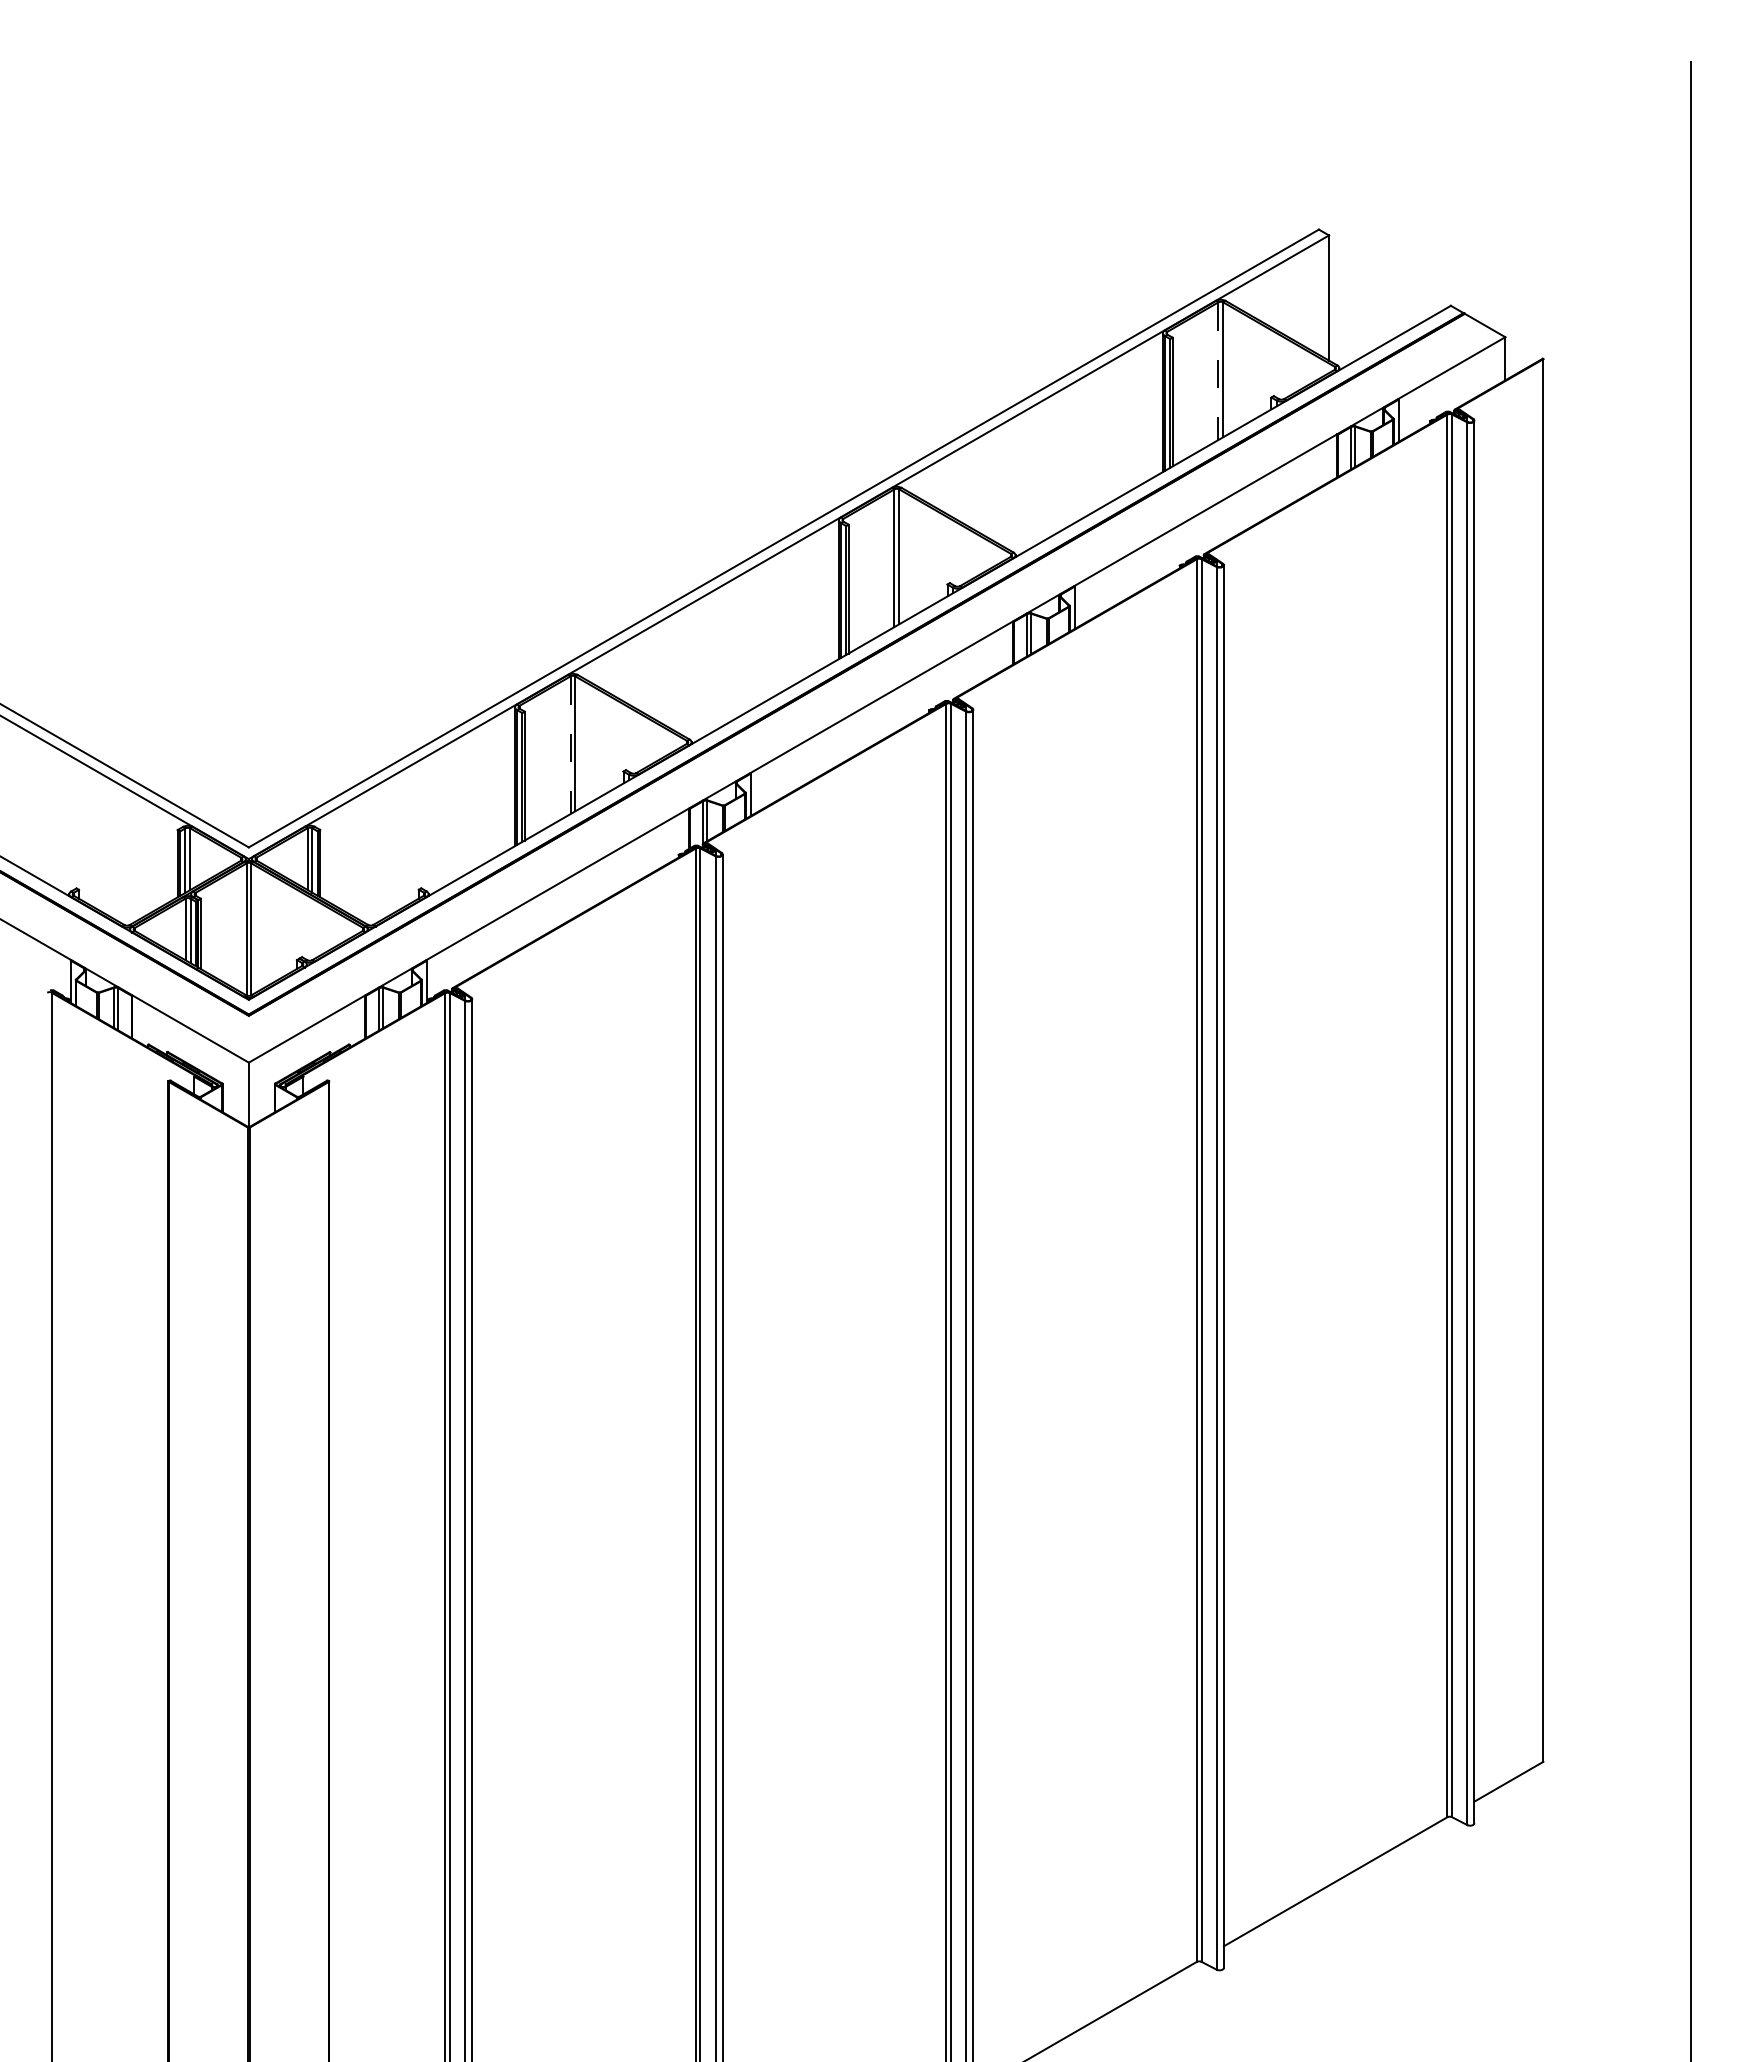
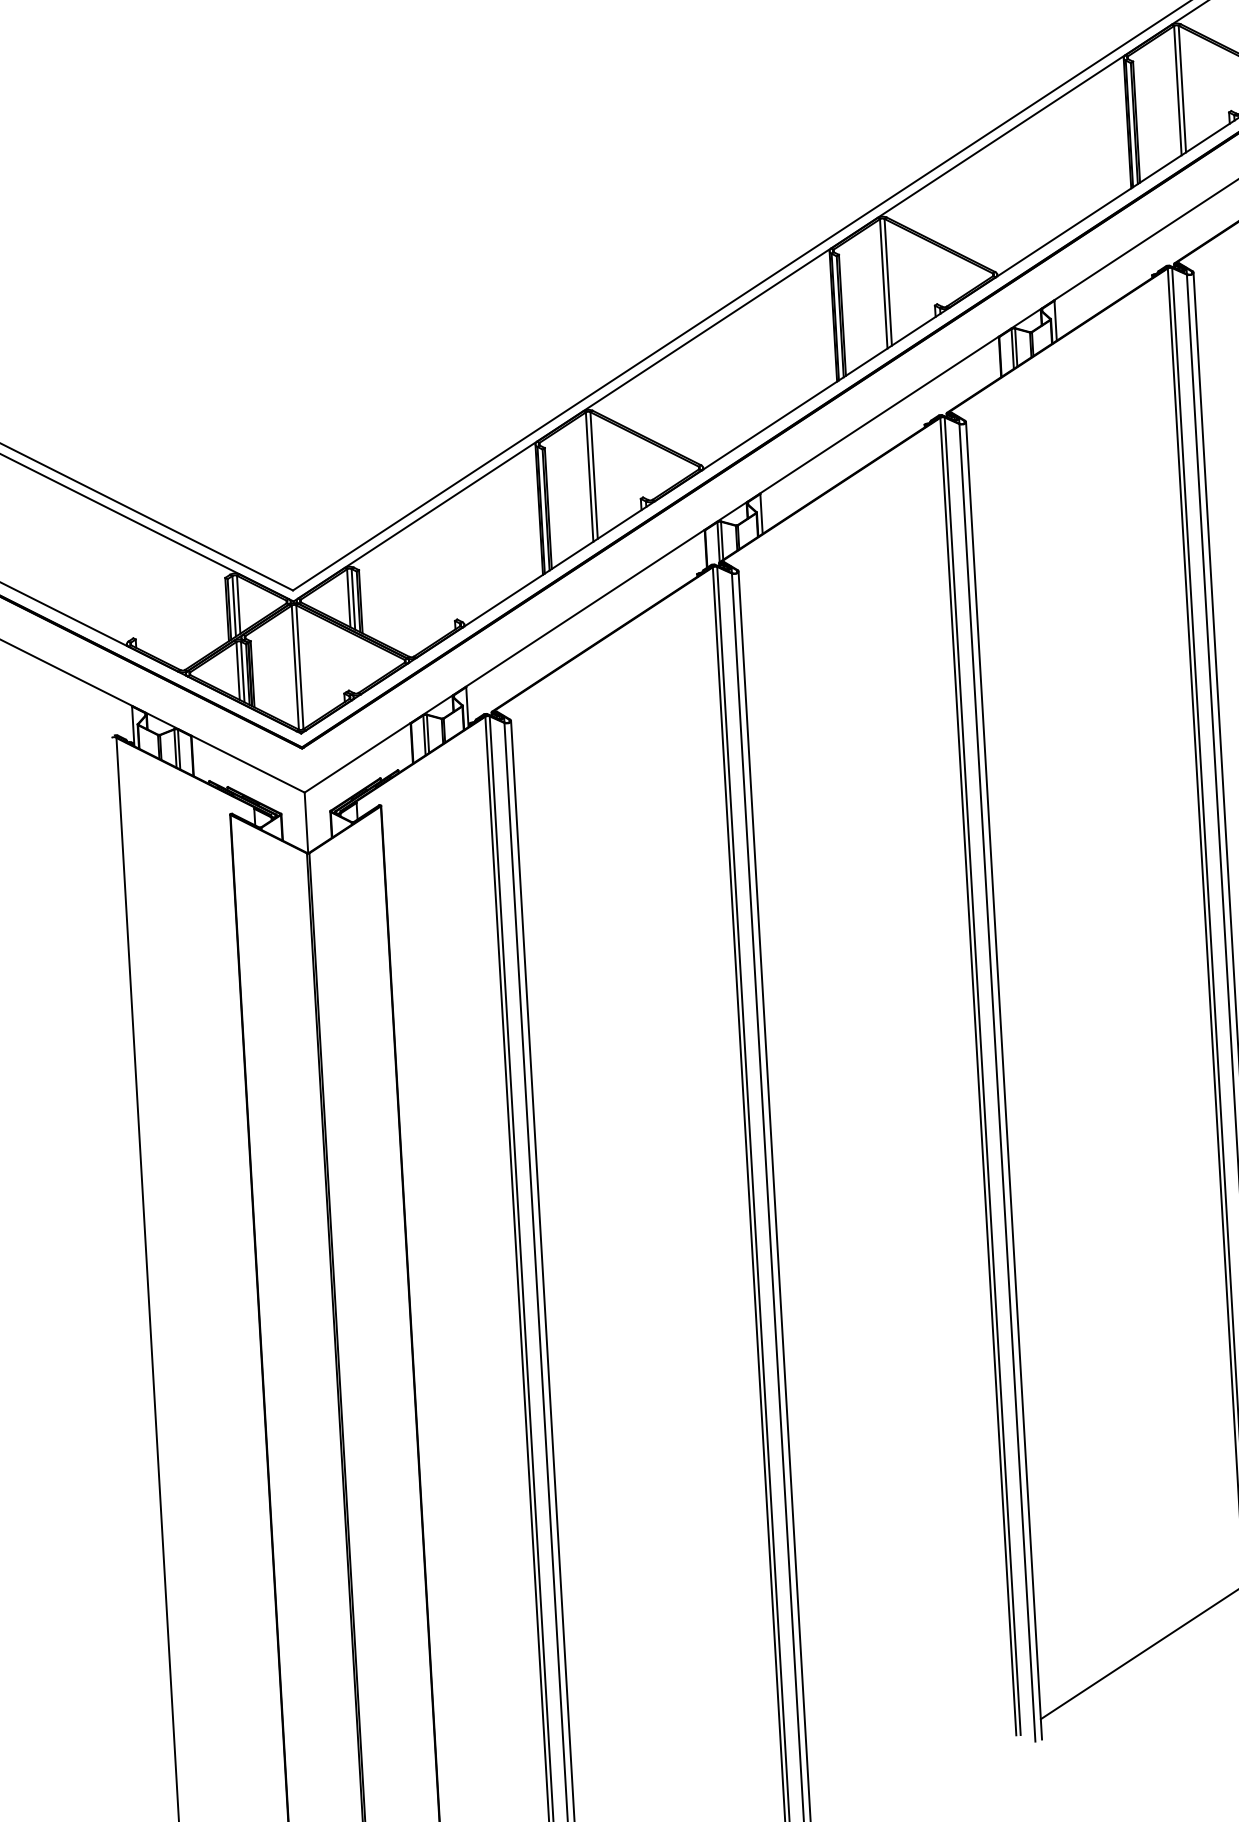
line: (1218, 371) -> (1177, 90), dashed -> solid
line: (570, 745) -> (589, 477), dashed -> solid

